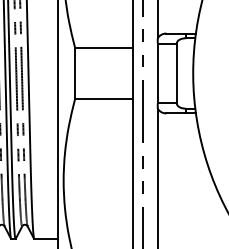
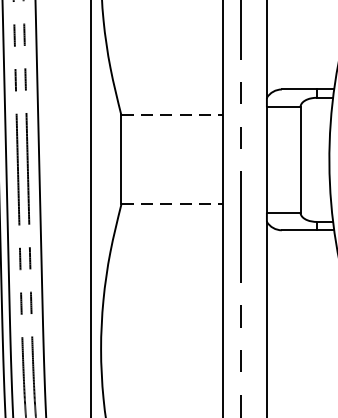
line: (103, 48) -> (171, 115), solid -> dashed
line: (103, 98) -> (171, 203), solid -> dashed

